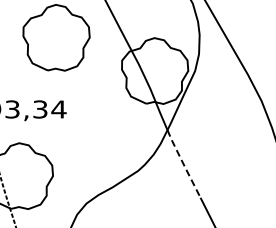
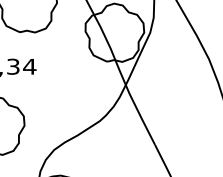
line: (183, 164) -> (139, 115), dashed -> solid

